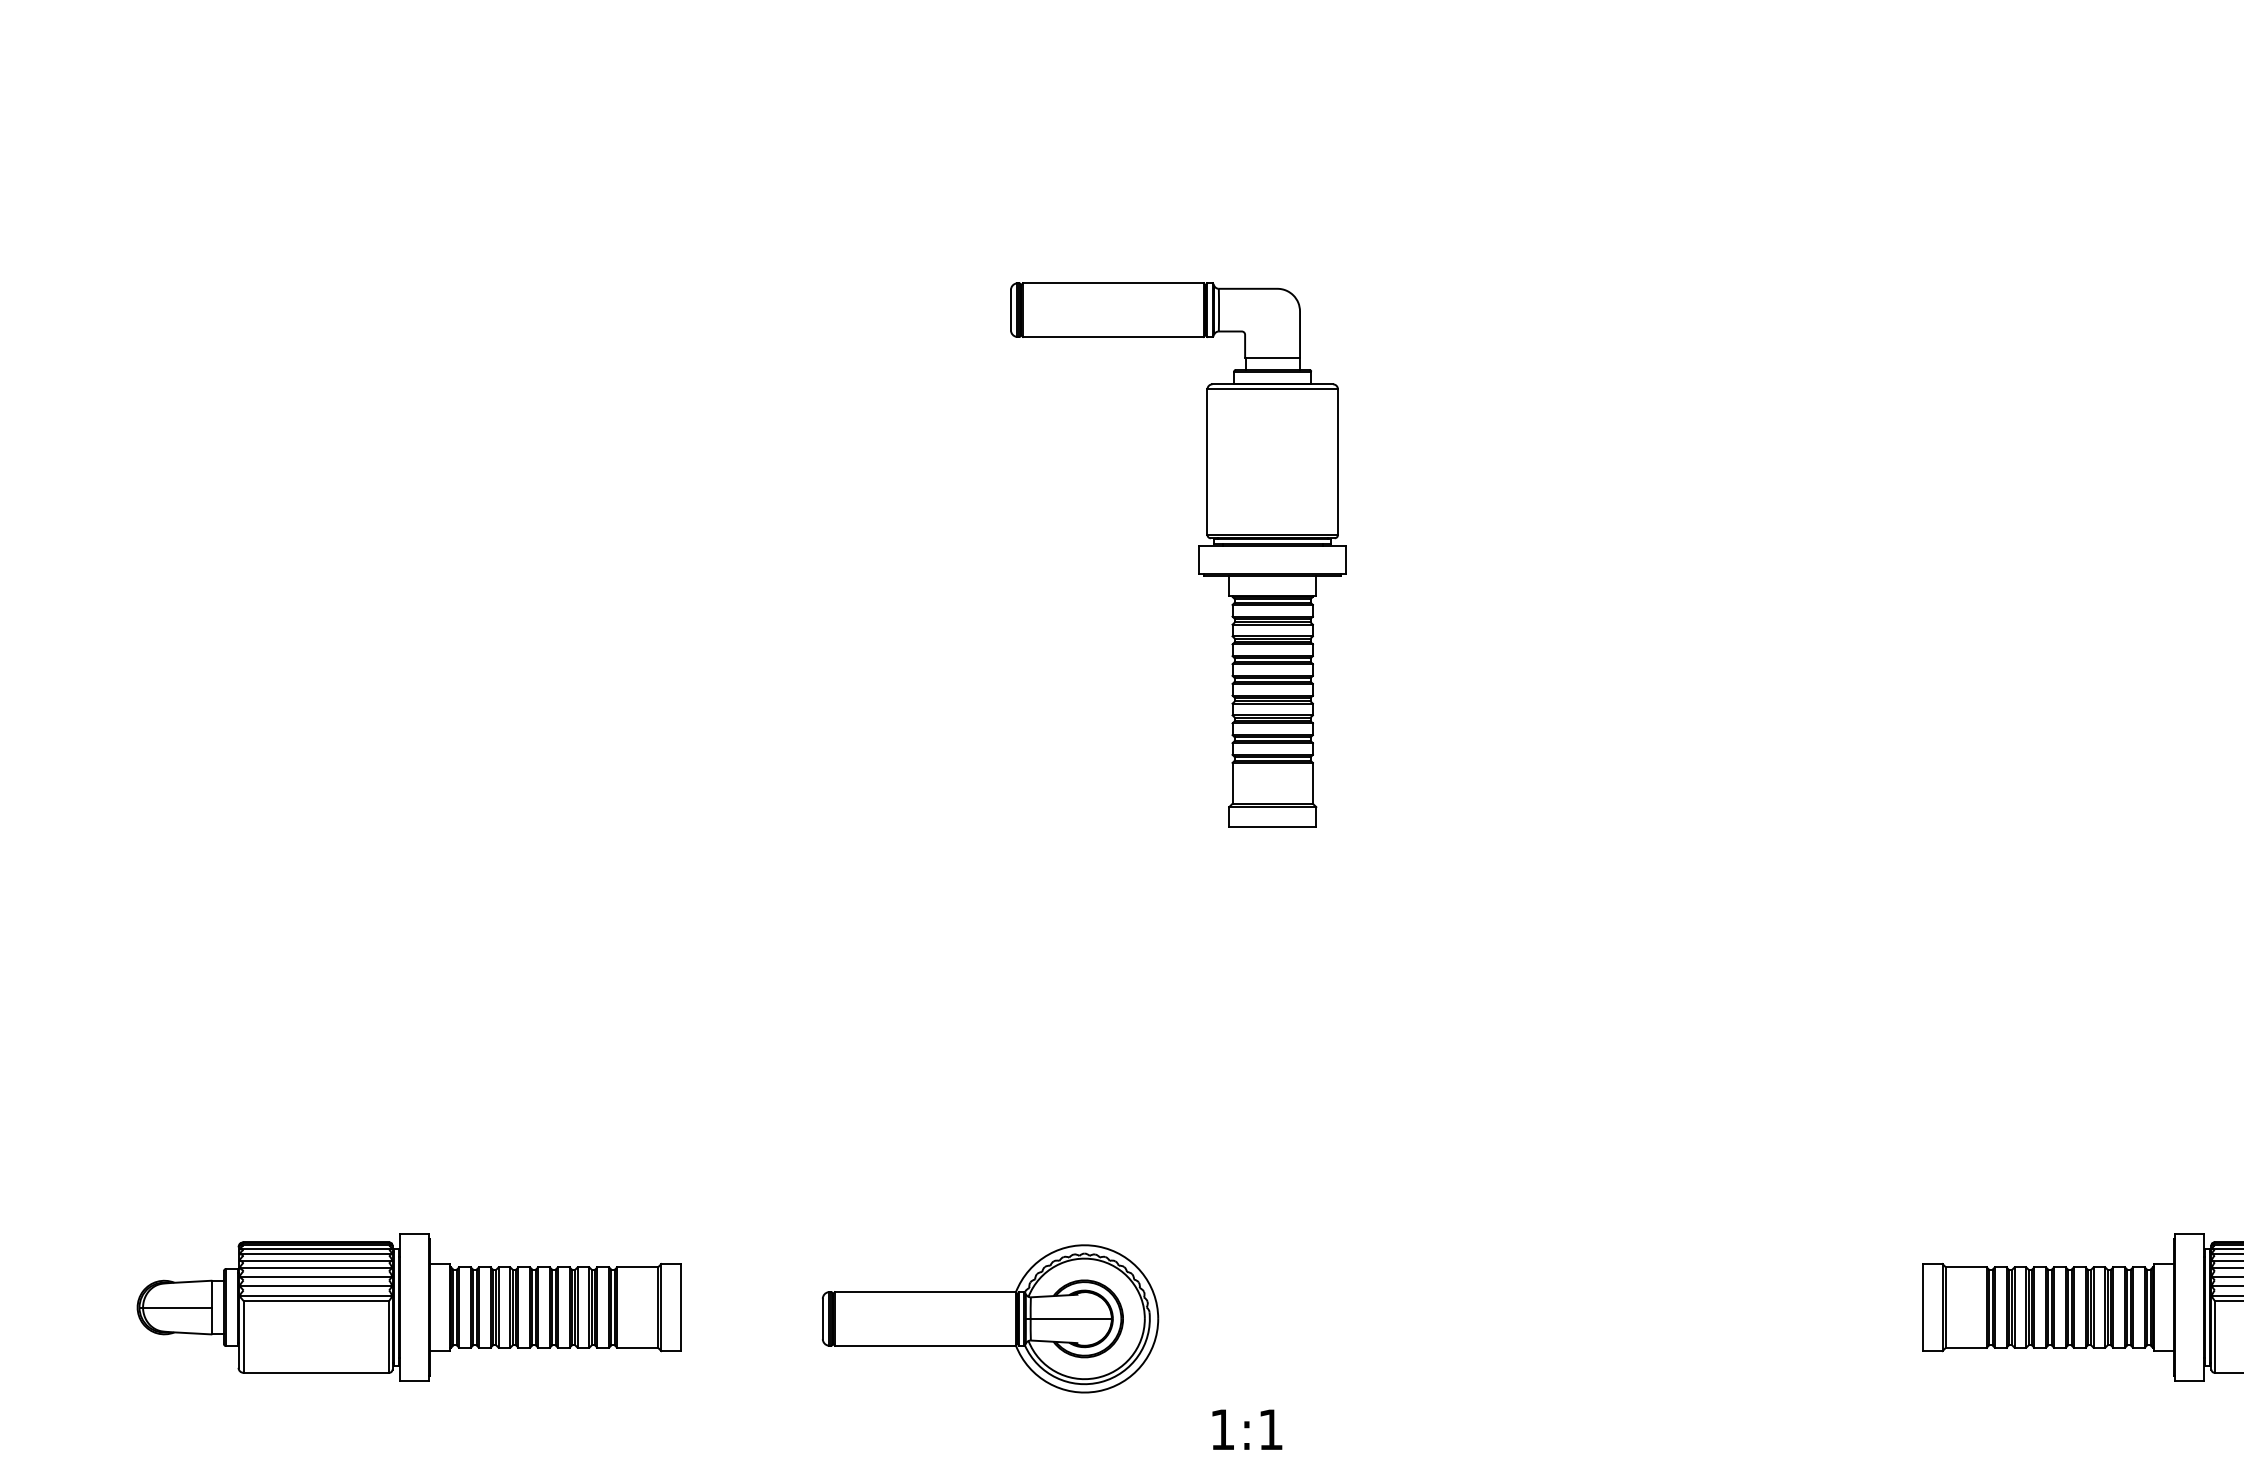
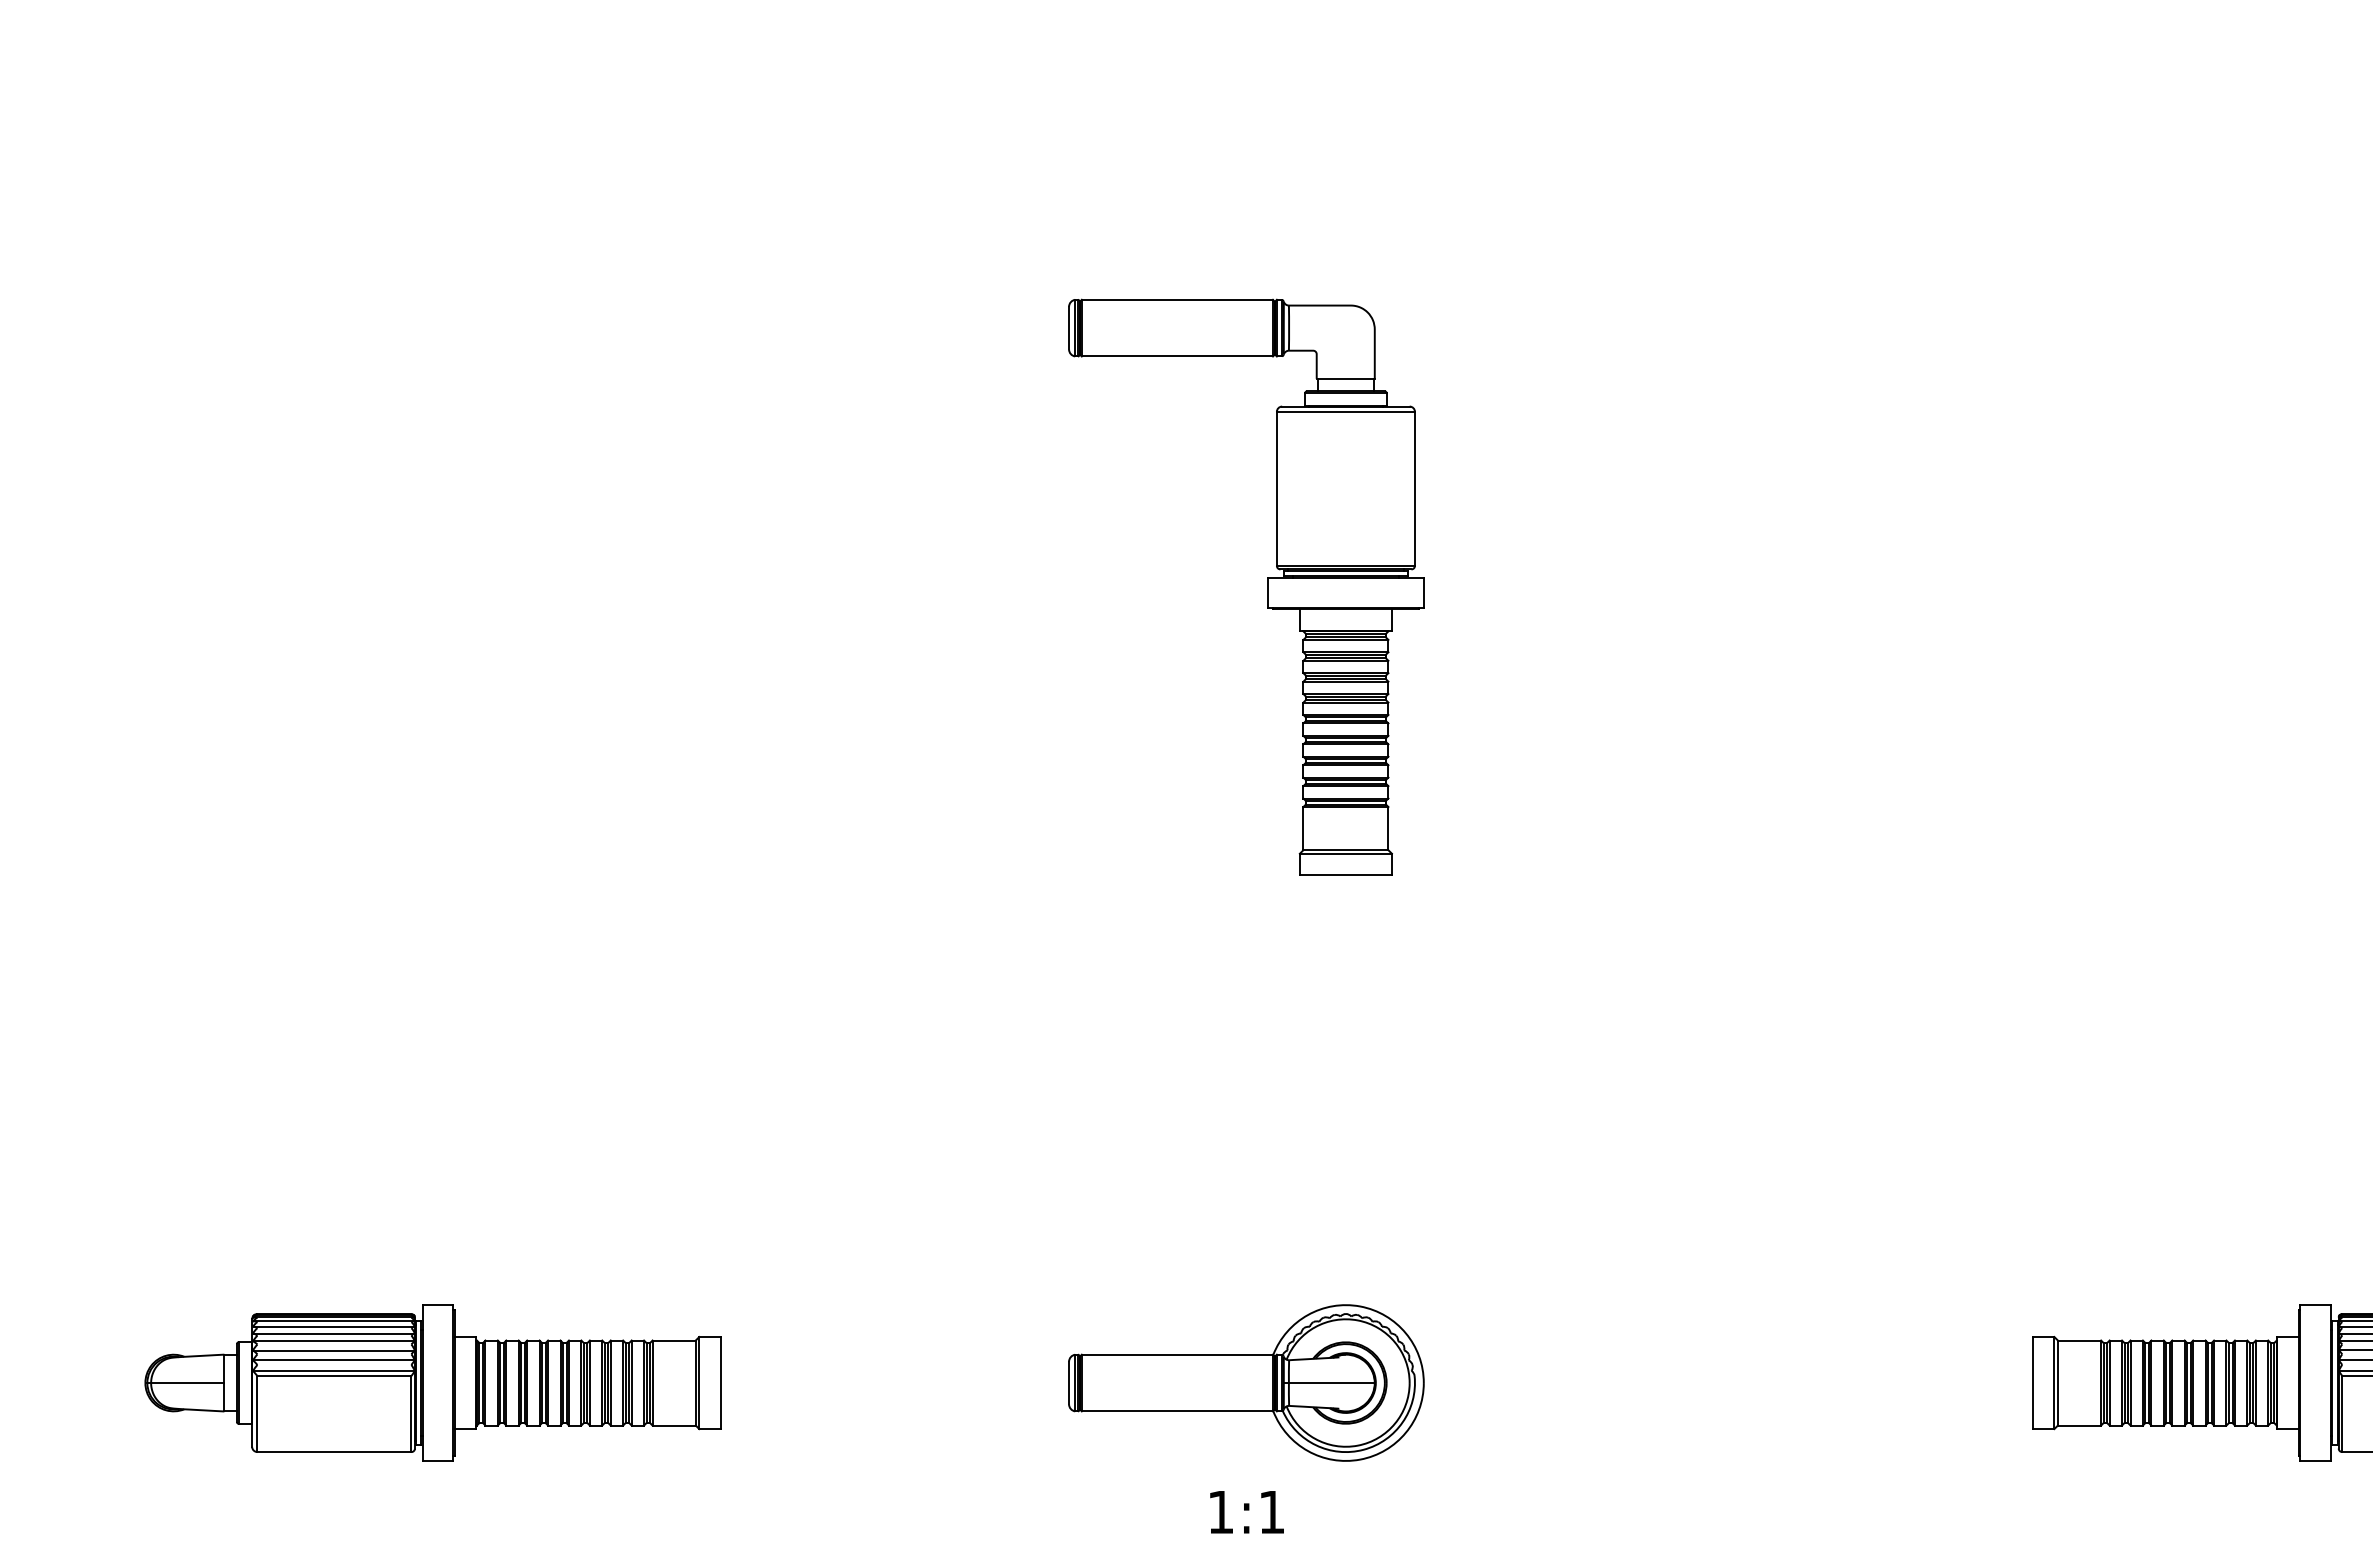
part: (990, 1318) -> (1246, 1382), moved
text: (1246, 1429) -> (1246, 1512), moved

